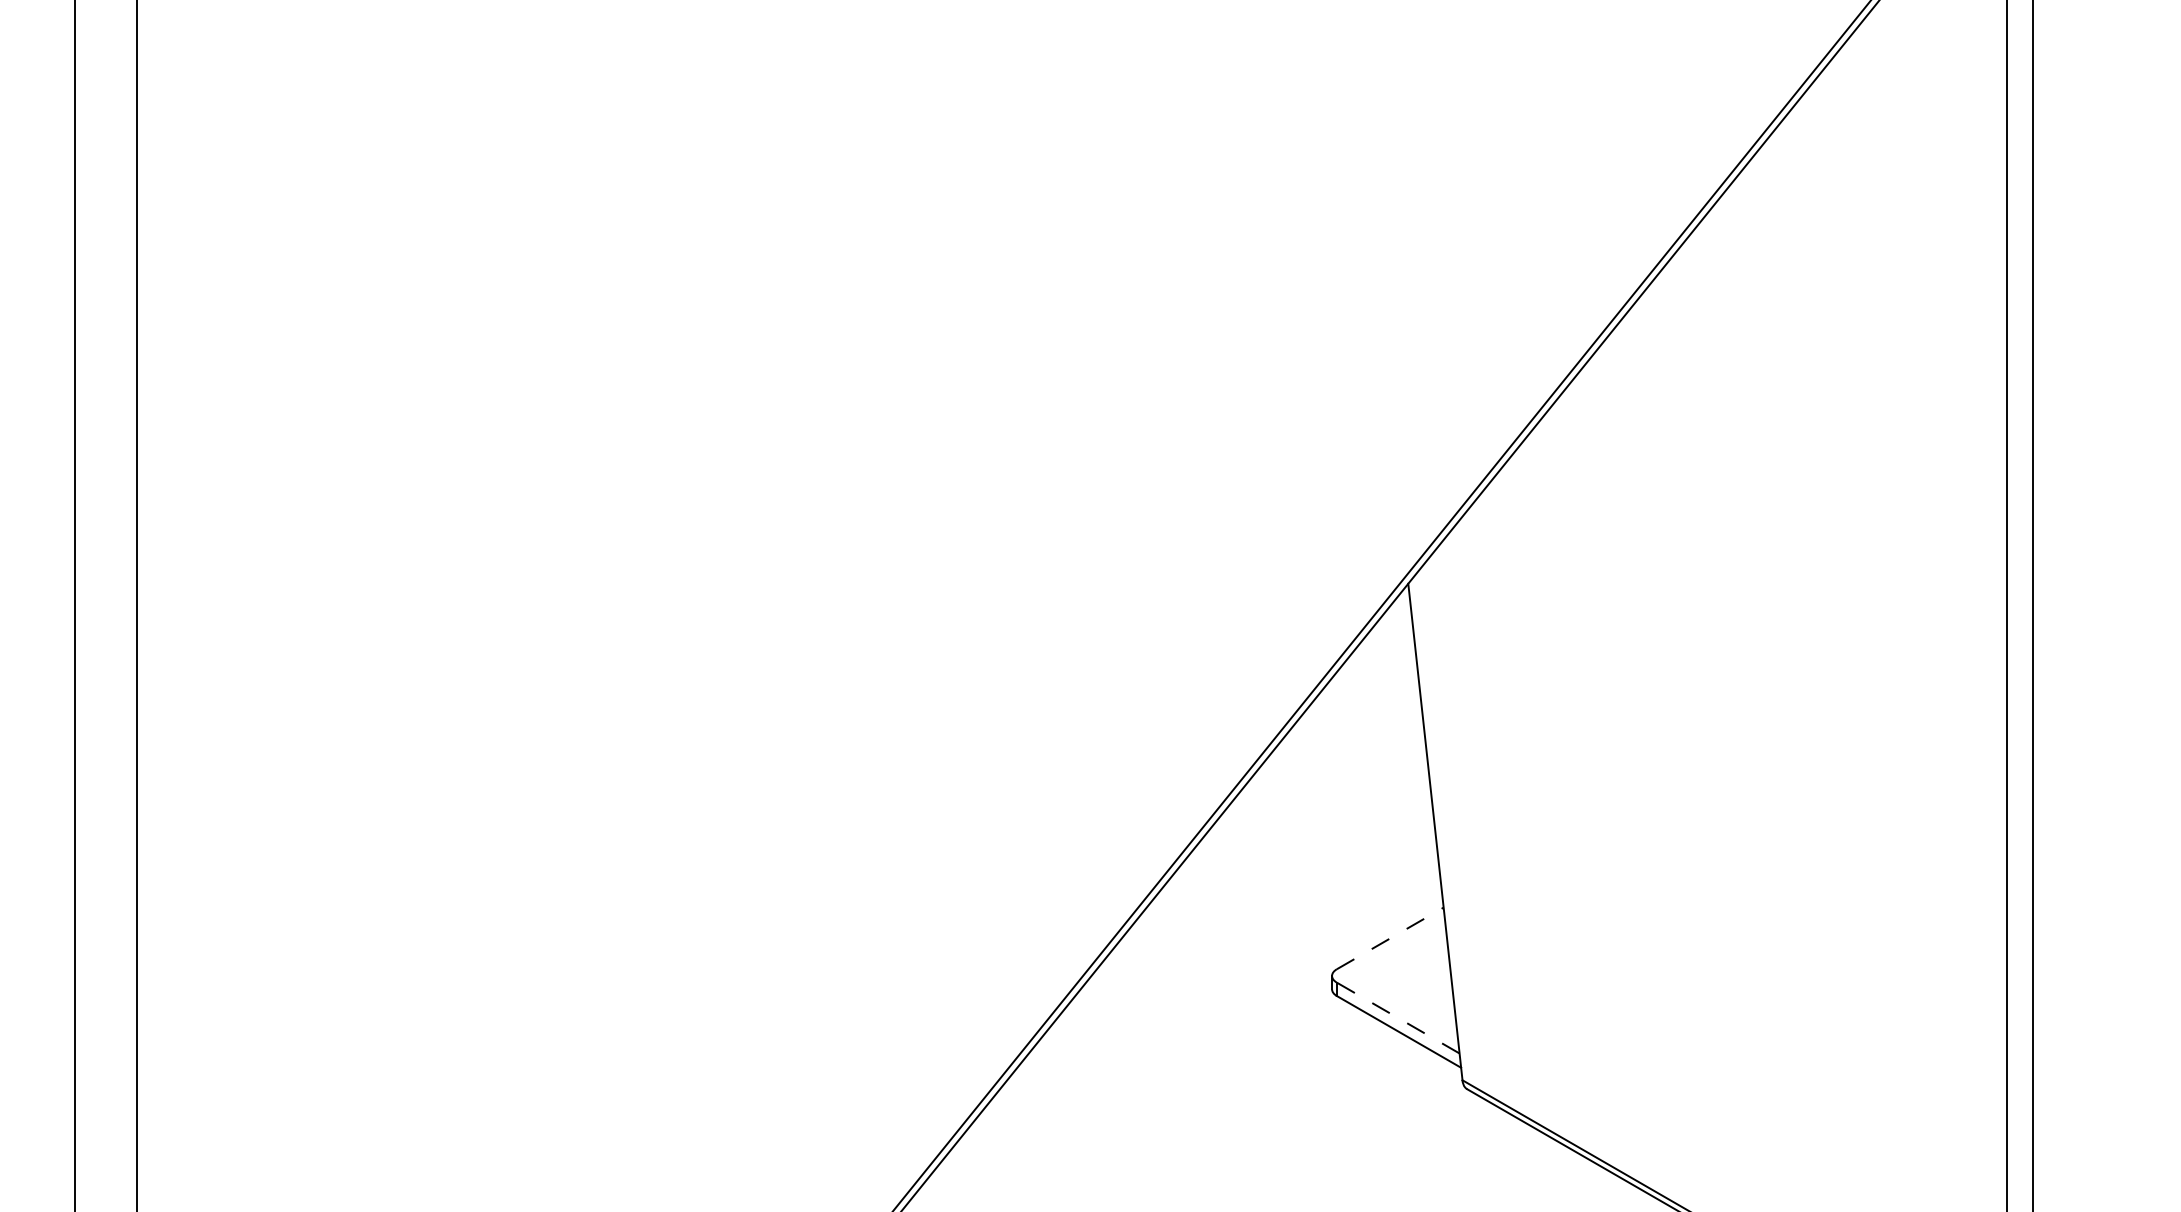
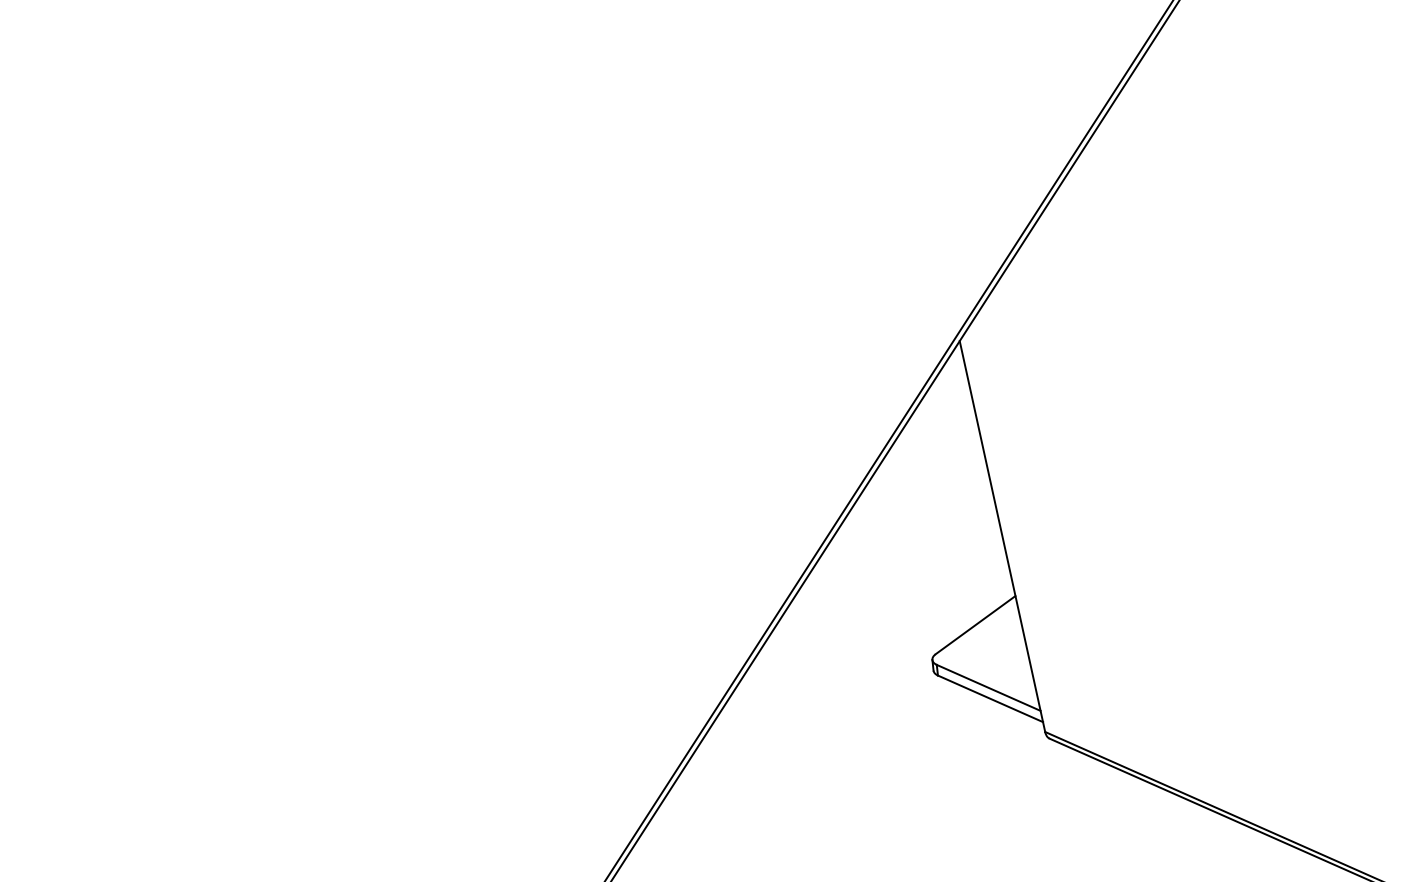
line: (1390, 938) -> (975, 625), dashed -> solid
line: (1398, 1018) -> (988, 688), dashed -> solid

